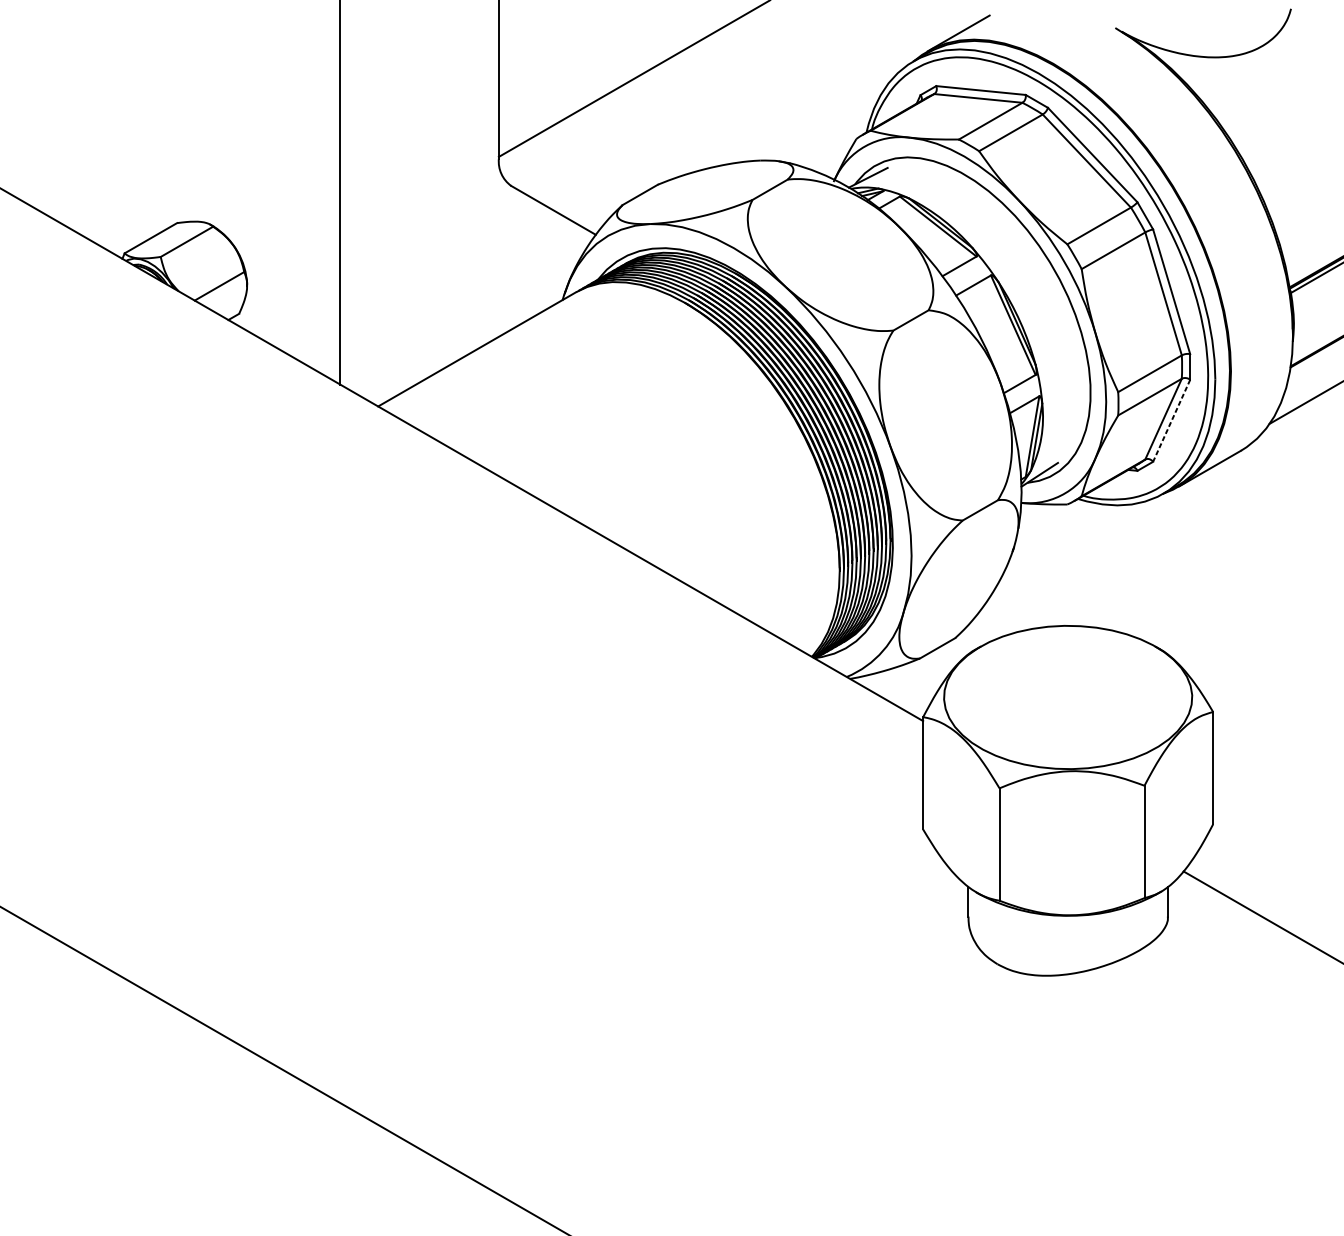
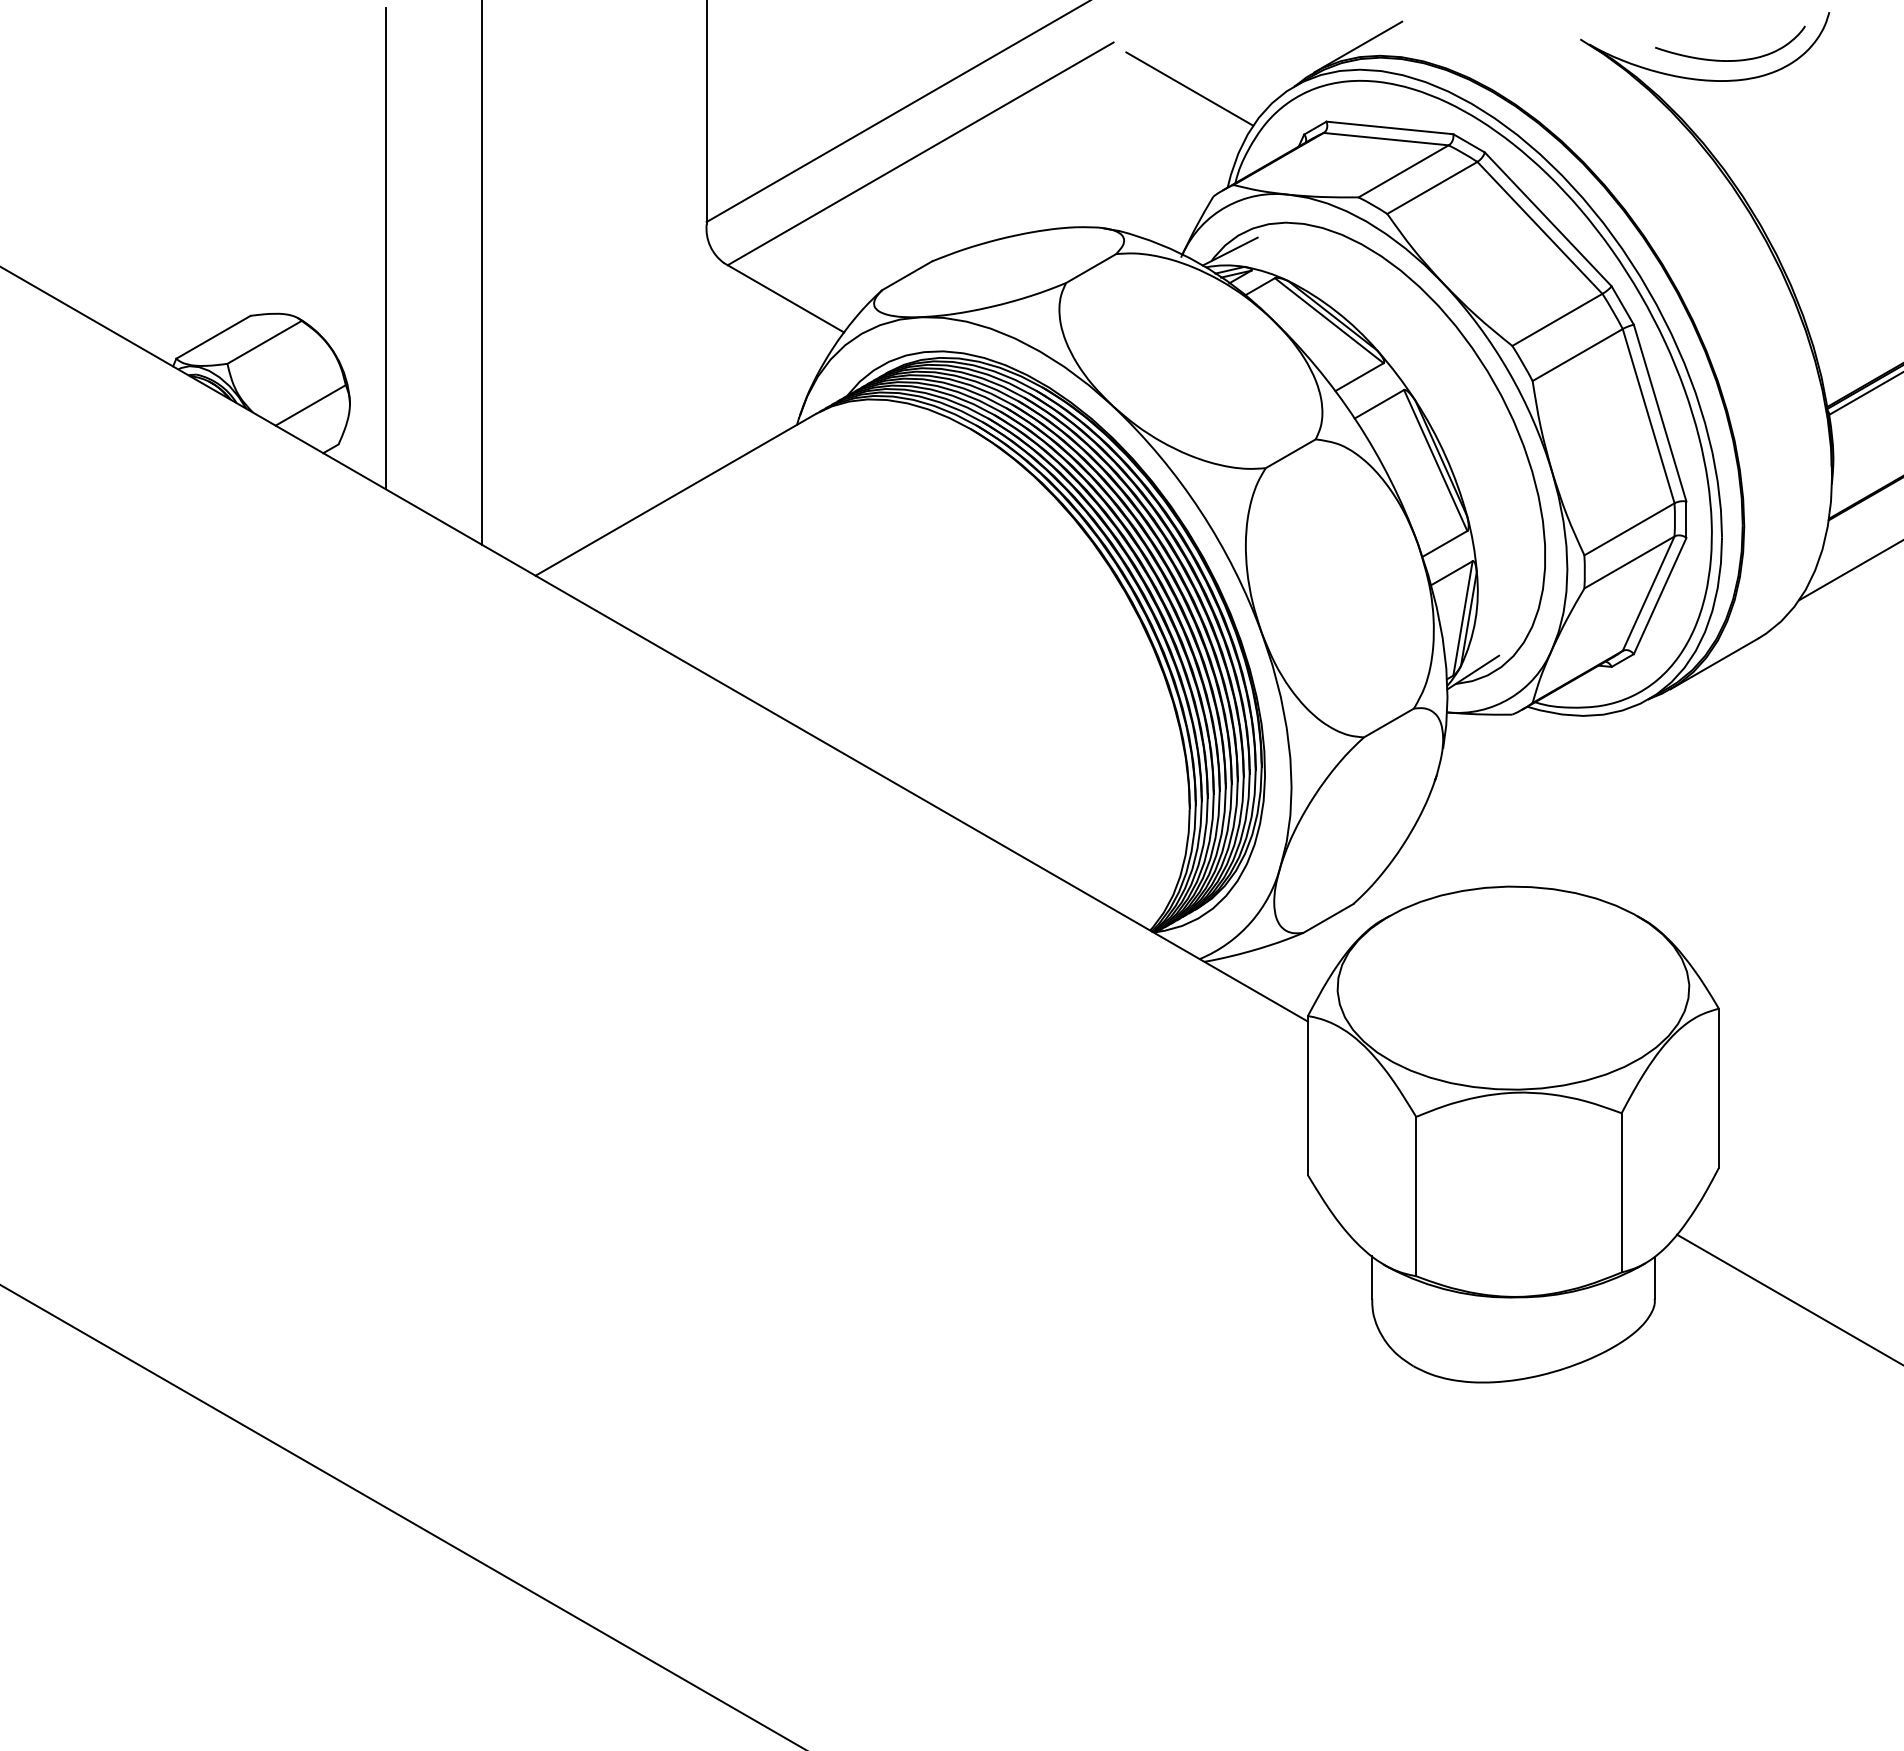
curve: (1224, 42) -> (1735, 59), added
line: (839, 62) -> (1189, 88), added
line: (649, 108) -> (920, 153), added
line: (272, 175) -> (385, 248), added
line: (1171, 421) -> (1660, 596), dashed -> solid

